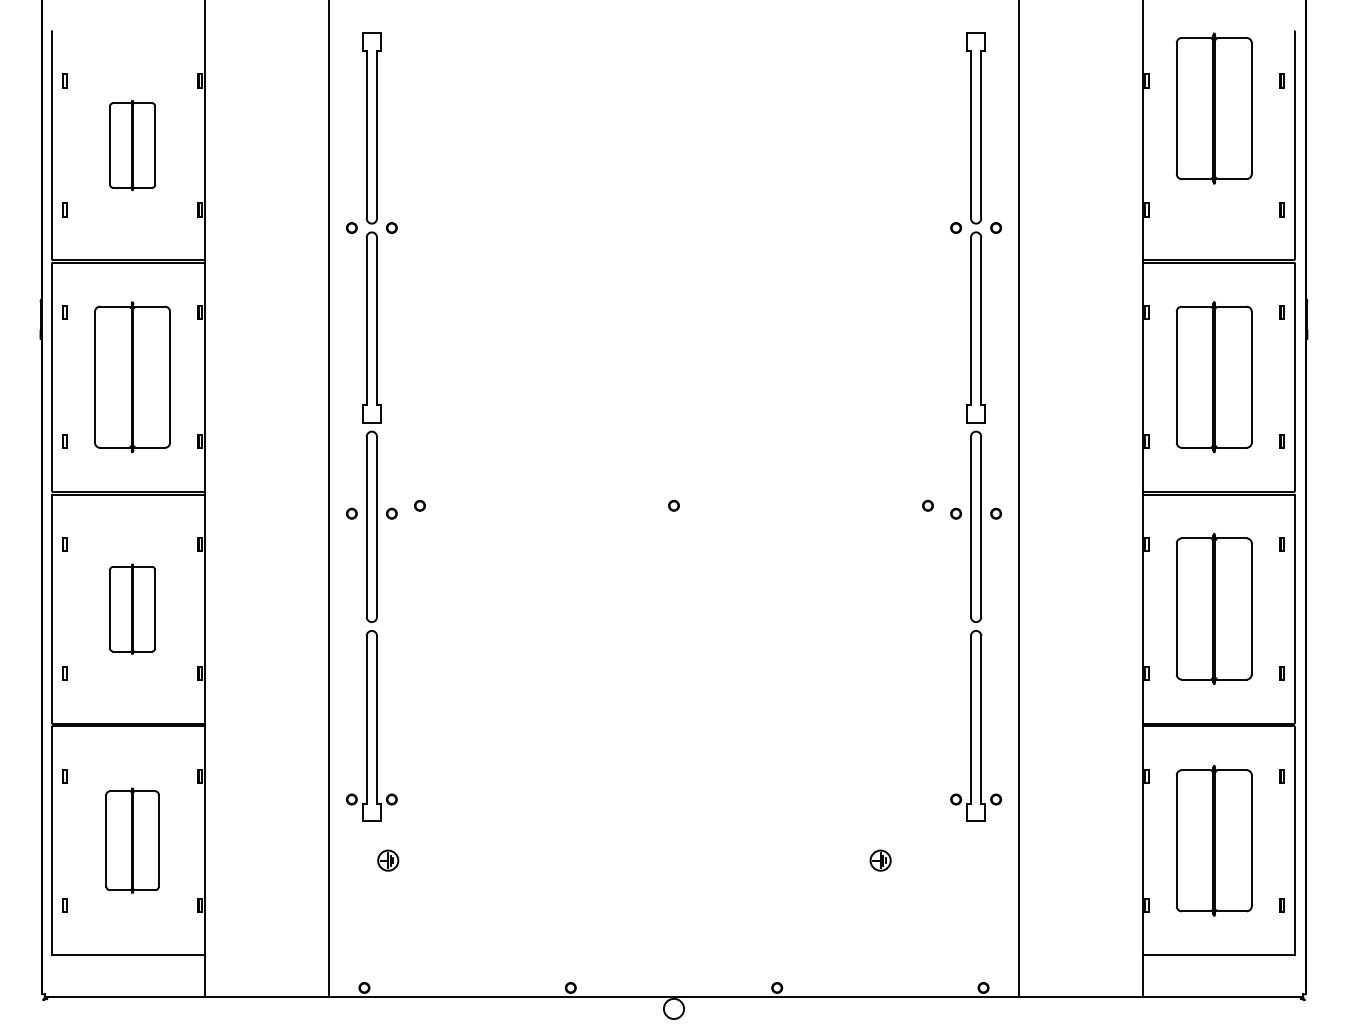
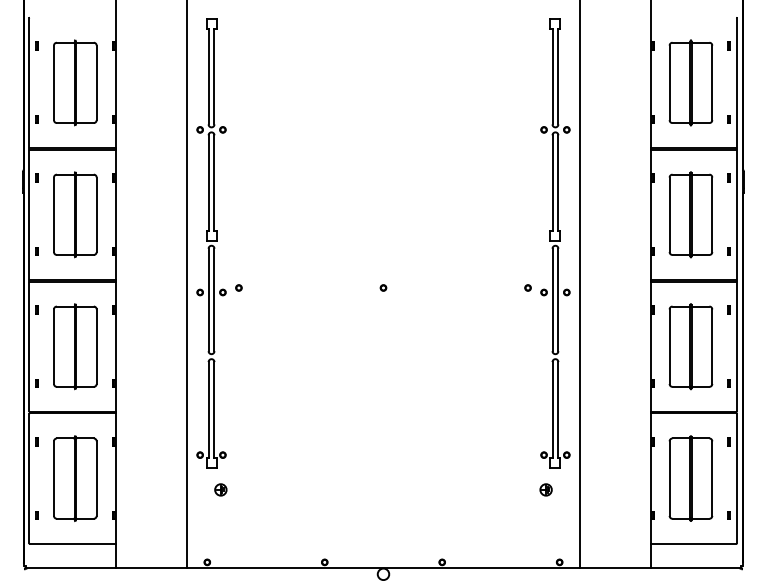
part: (1213, 107) -> (690, 82), moved
part: (132, 144) -> (75, 82), size x1.67
part: (132, 608) -> (75, 346), size x1.67
part: (132, 840) -> (75, 478), size x1.43
part: (879, 859) -> (545, 489), moved

